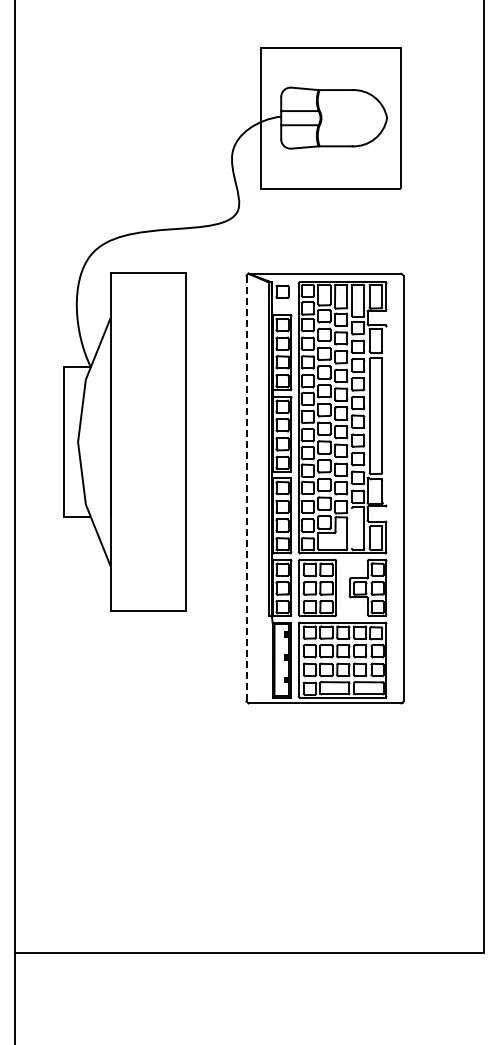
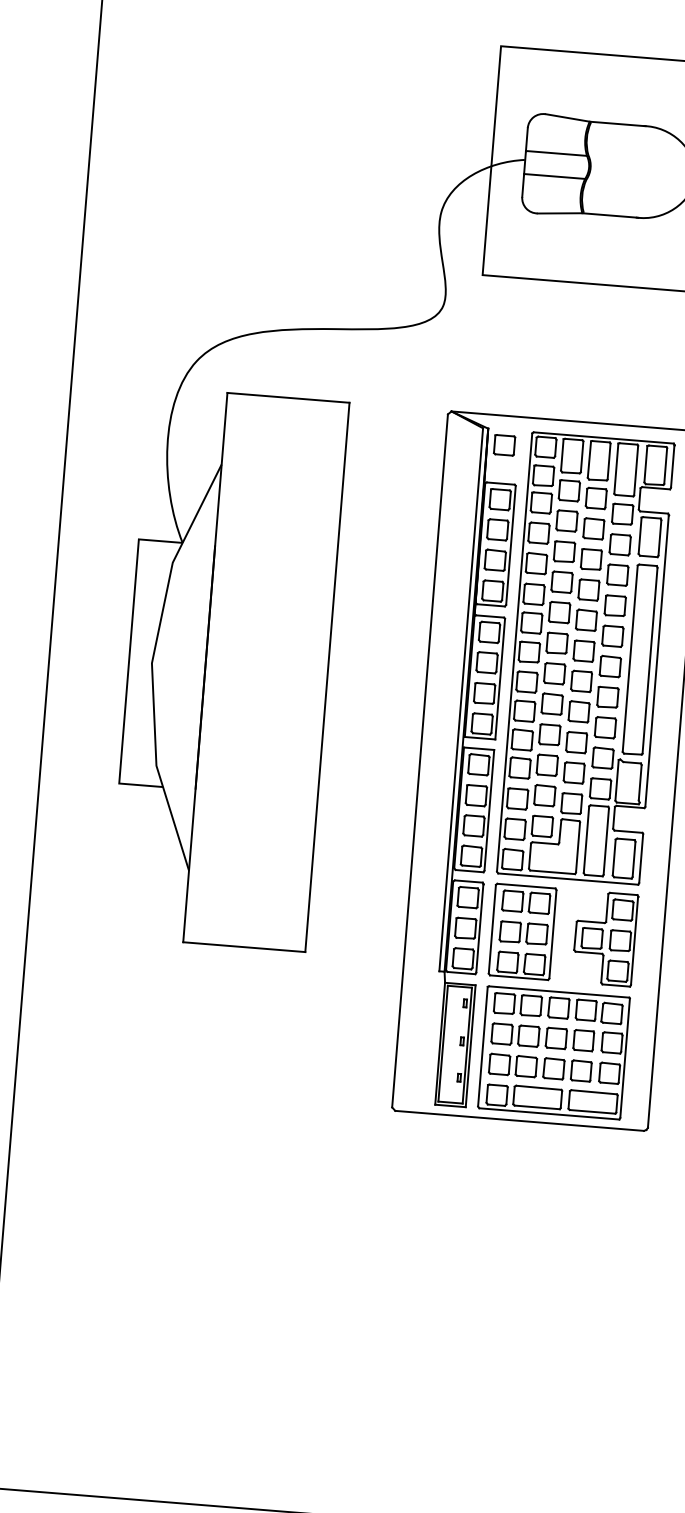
line: (386, 415) -> (657, 660), added
line: (246, 488) -> (420, 760), dashed -> solid
line: (351, 528) -> (585, 839), added

